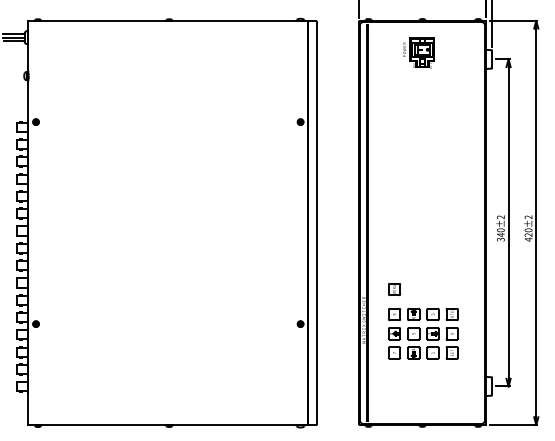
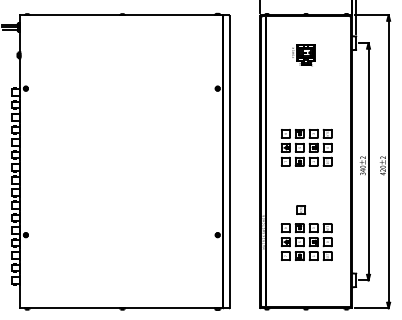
part: (418, 52) -> (303, 54), moved
part: (423, 203) -> (306, 147), added
part: (394, 289) -> (301, 210), moved

